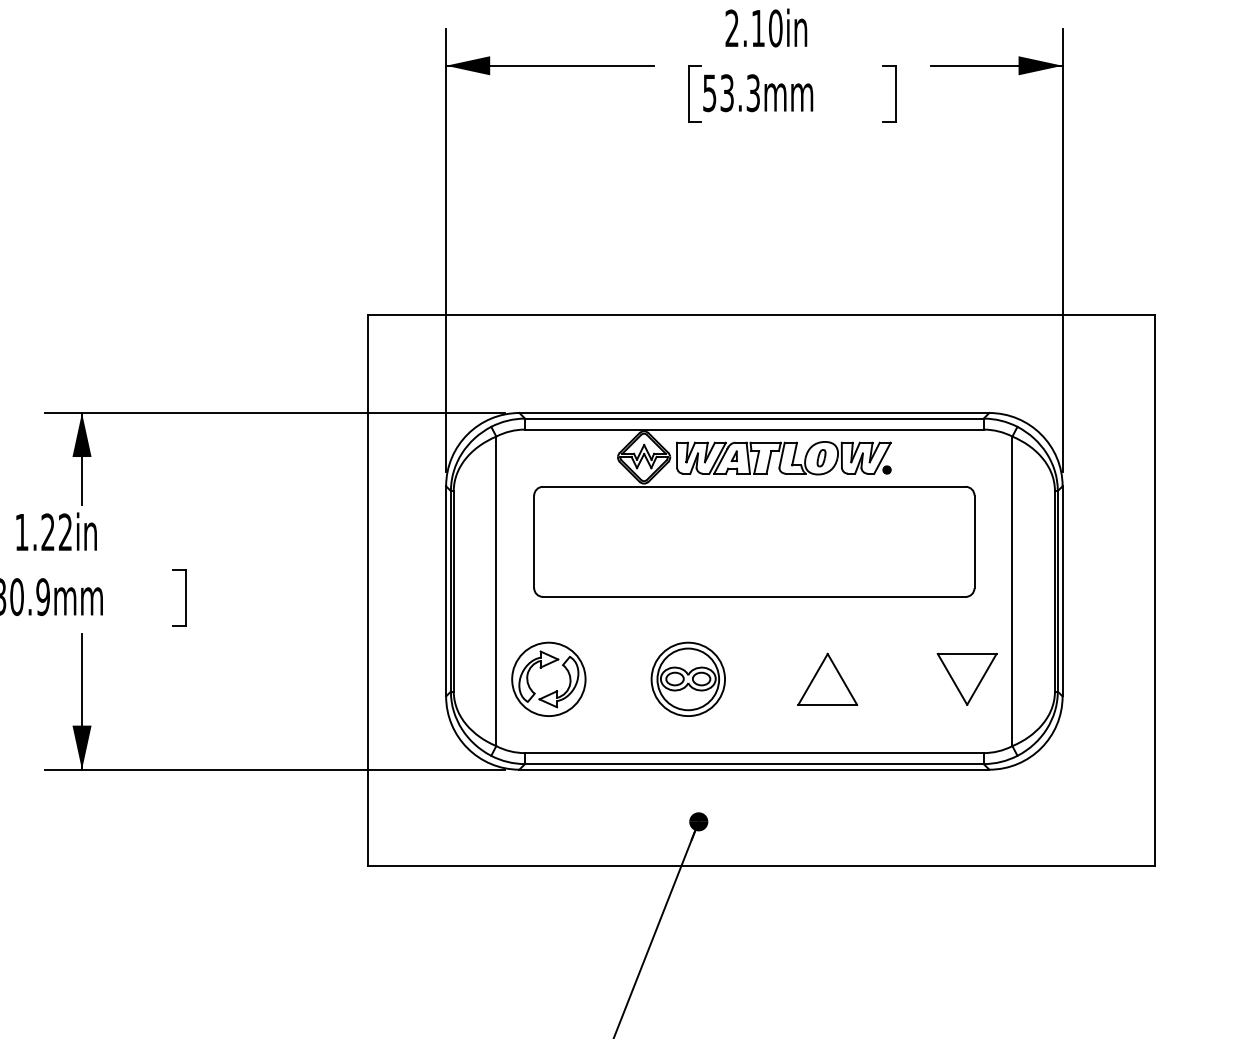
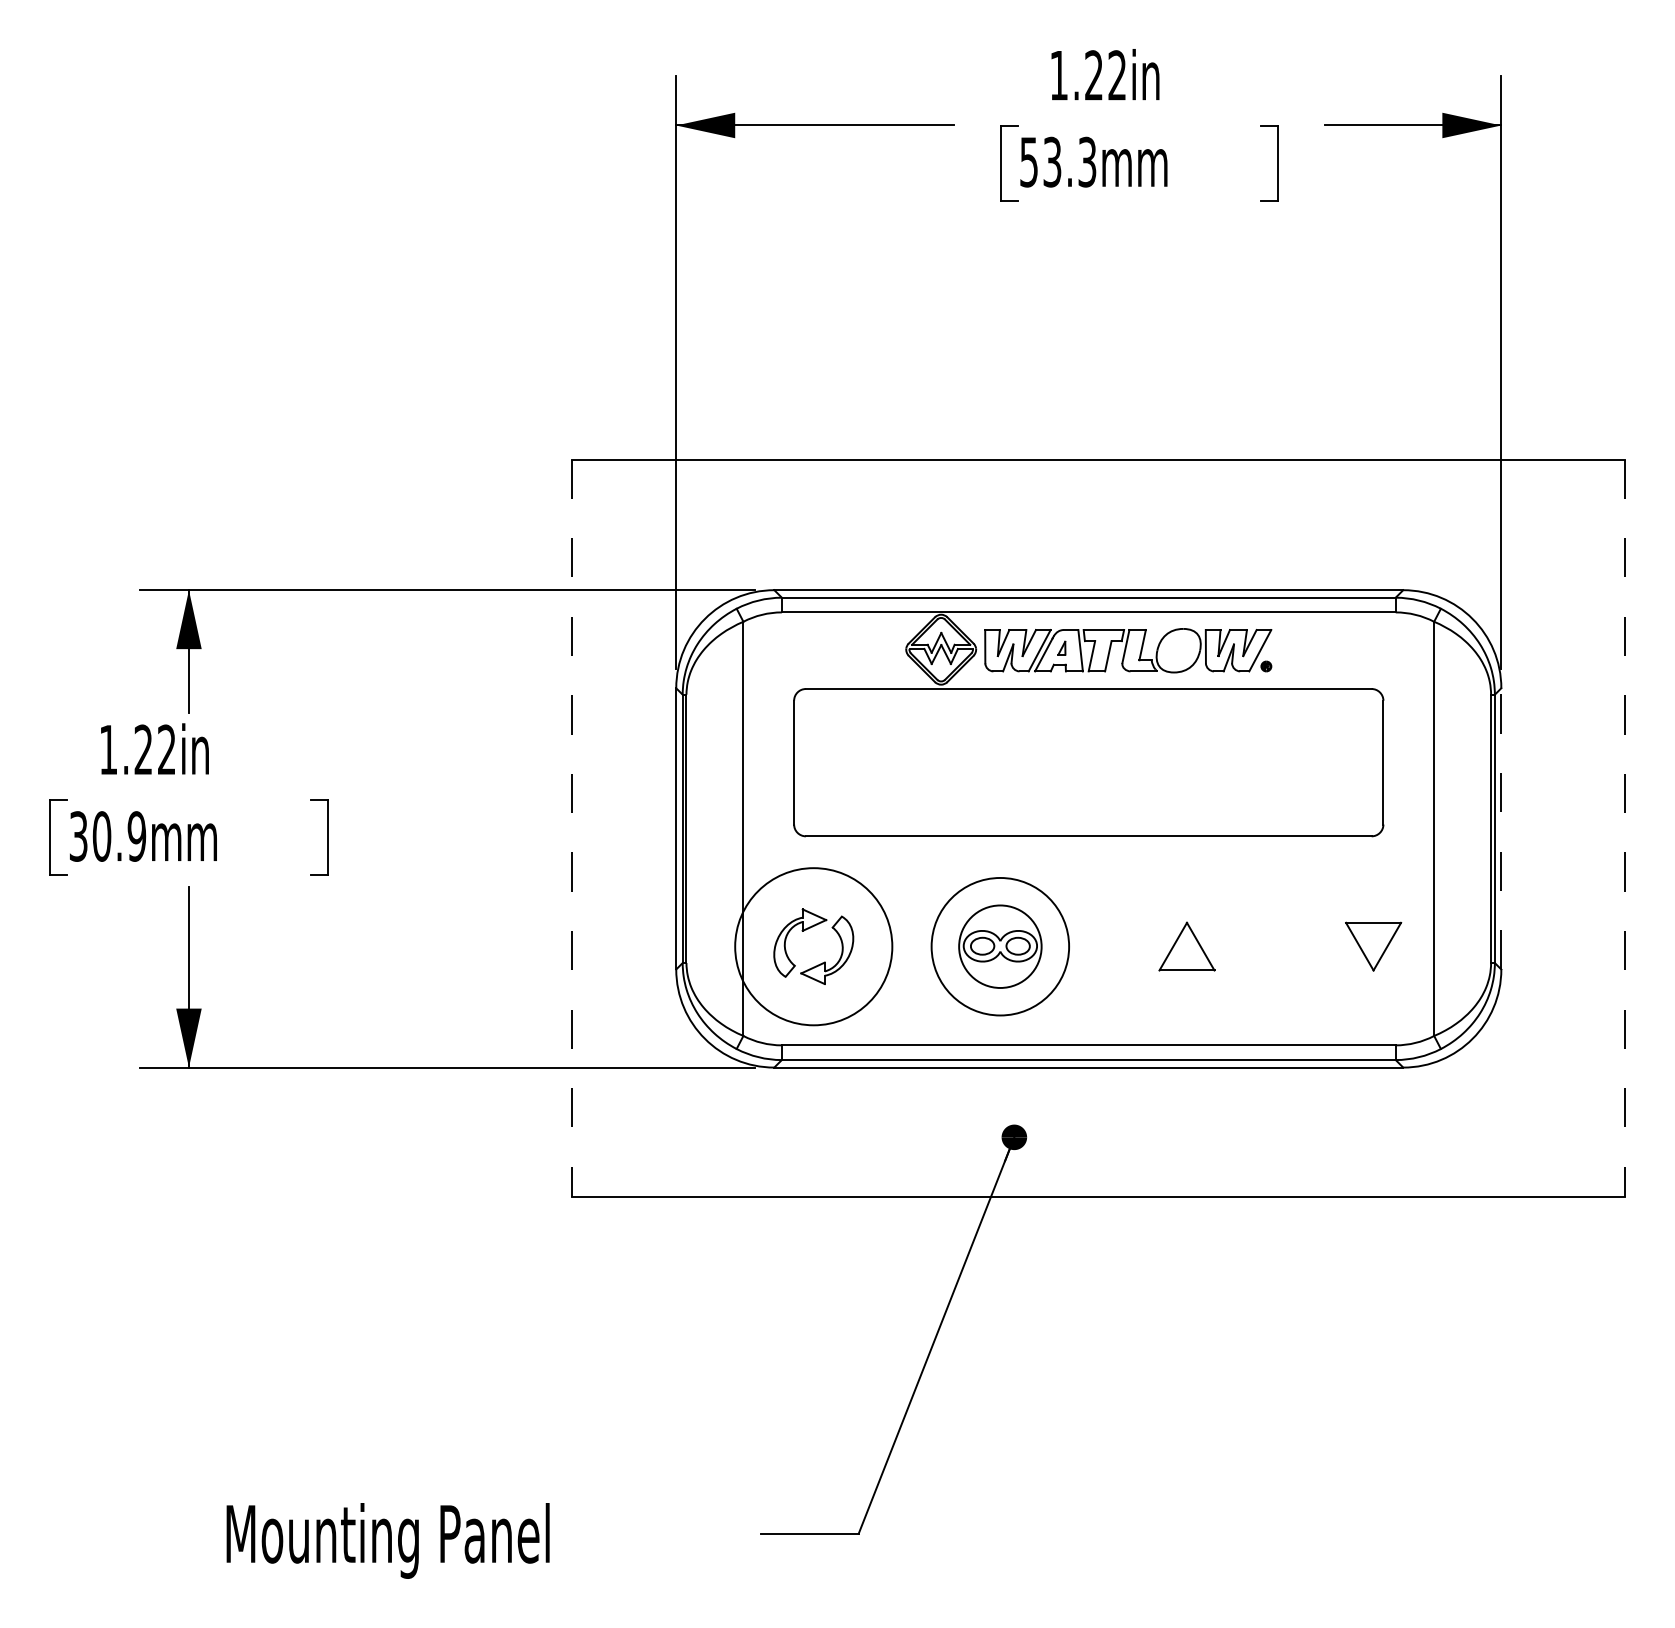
text: (754, 28) -> (1088, 75), 2.10in -> 1.22in
part: (821, 458) -> (1178, 650), removed
line: (368, 591) -> (572, 828), solid -> dashed
line: (1062, 591) -> (1501, 828), solid -> dashed
line: (1154, 591) -> (1624, 828), solid -> dashed
circle: (548, 679) -> (813, 946), size x1.6
circle: (688, 679) -> (1000, 946), size x1.4
part: (827, 679) -> (1186, 946), size x0.7
part: (967, 679) -> (1373, 946), size x0.7

